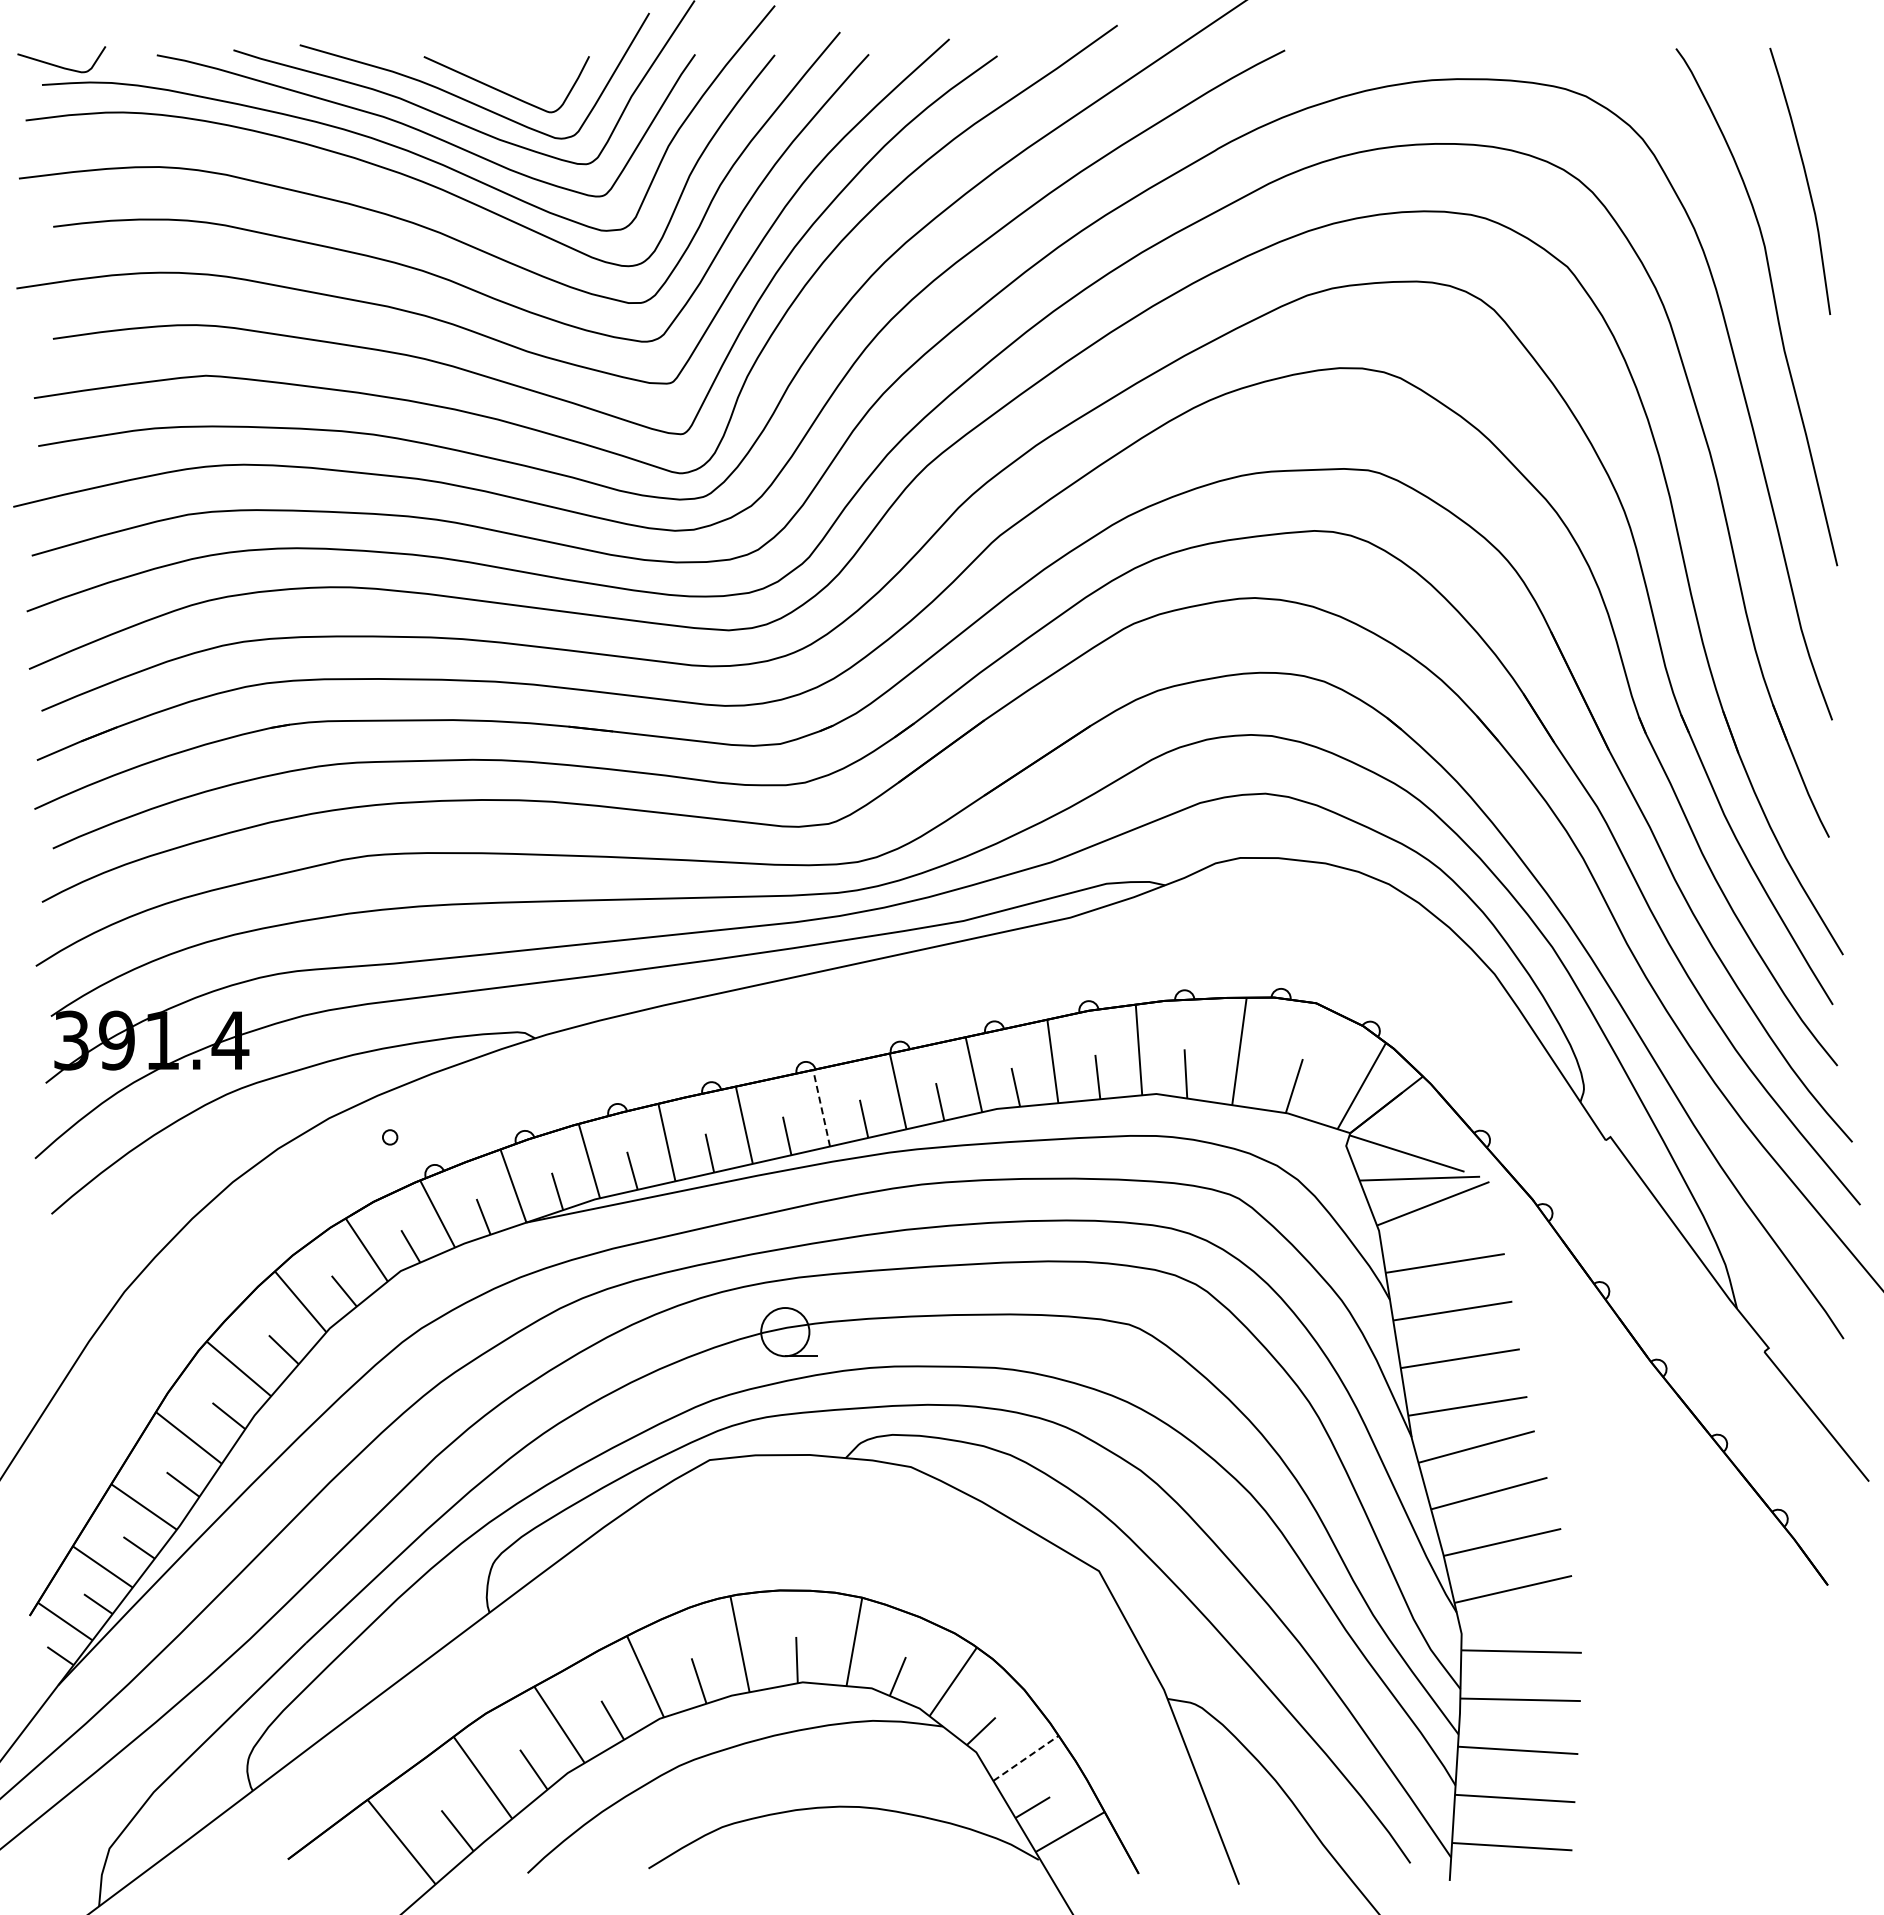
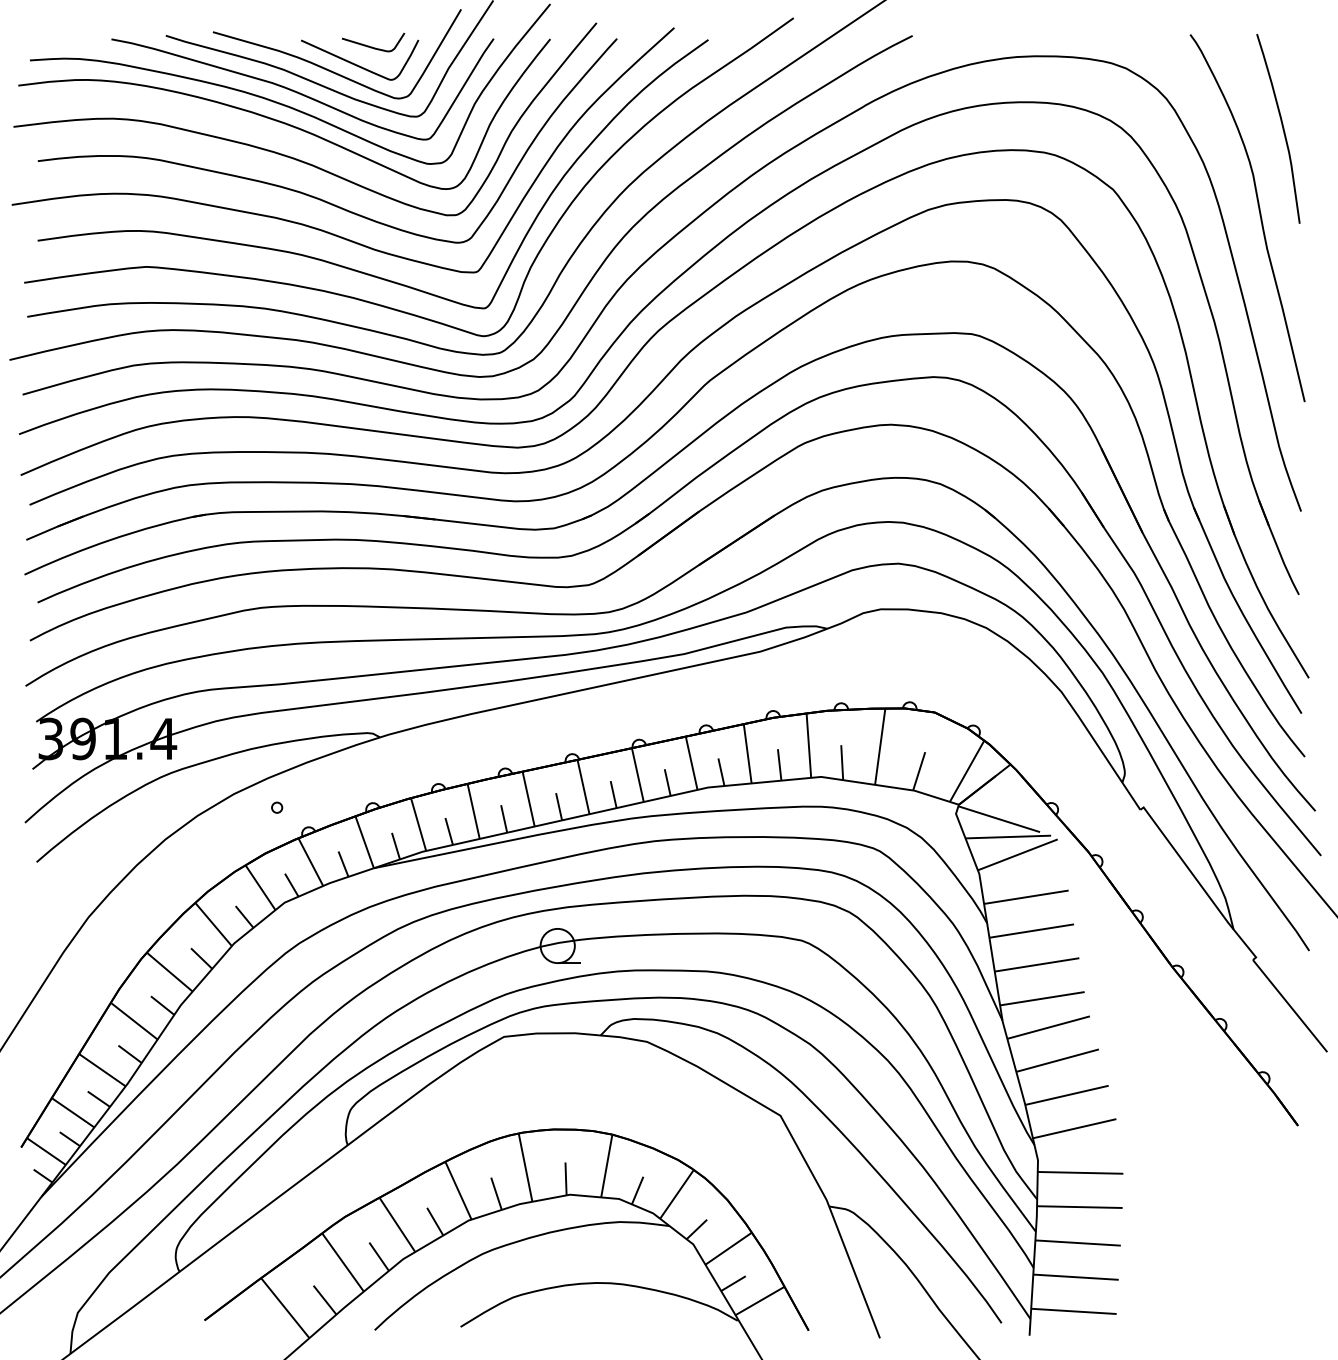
curve: (58, 65) -> (371, 46), moved
line: (821, 1107) -> (583, 786), dashed -> solid
line: (1026, 1758) -> (729, 1248), dashed -> solid

